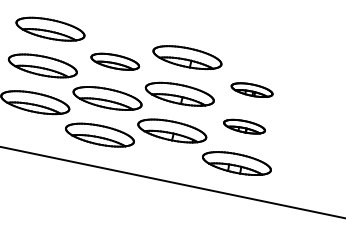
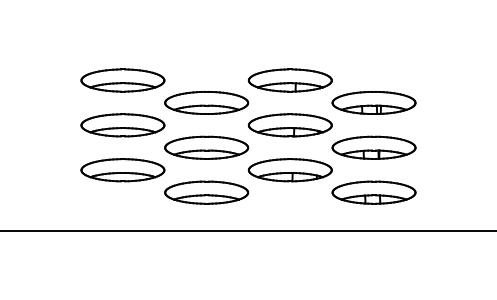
part: (115, 61) -> (206, 102), size x1.43
part: (251, 89) -> (373, 102), size x1.67
part: (244, 126) -> (373, 147), size x1.67

